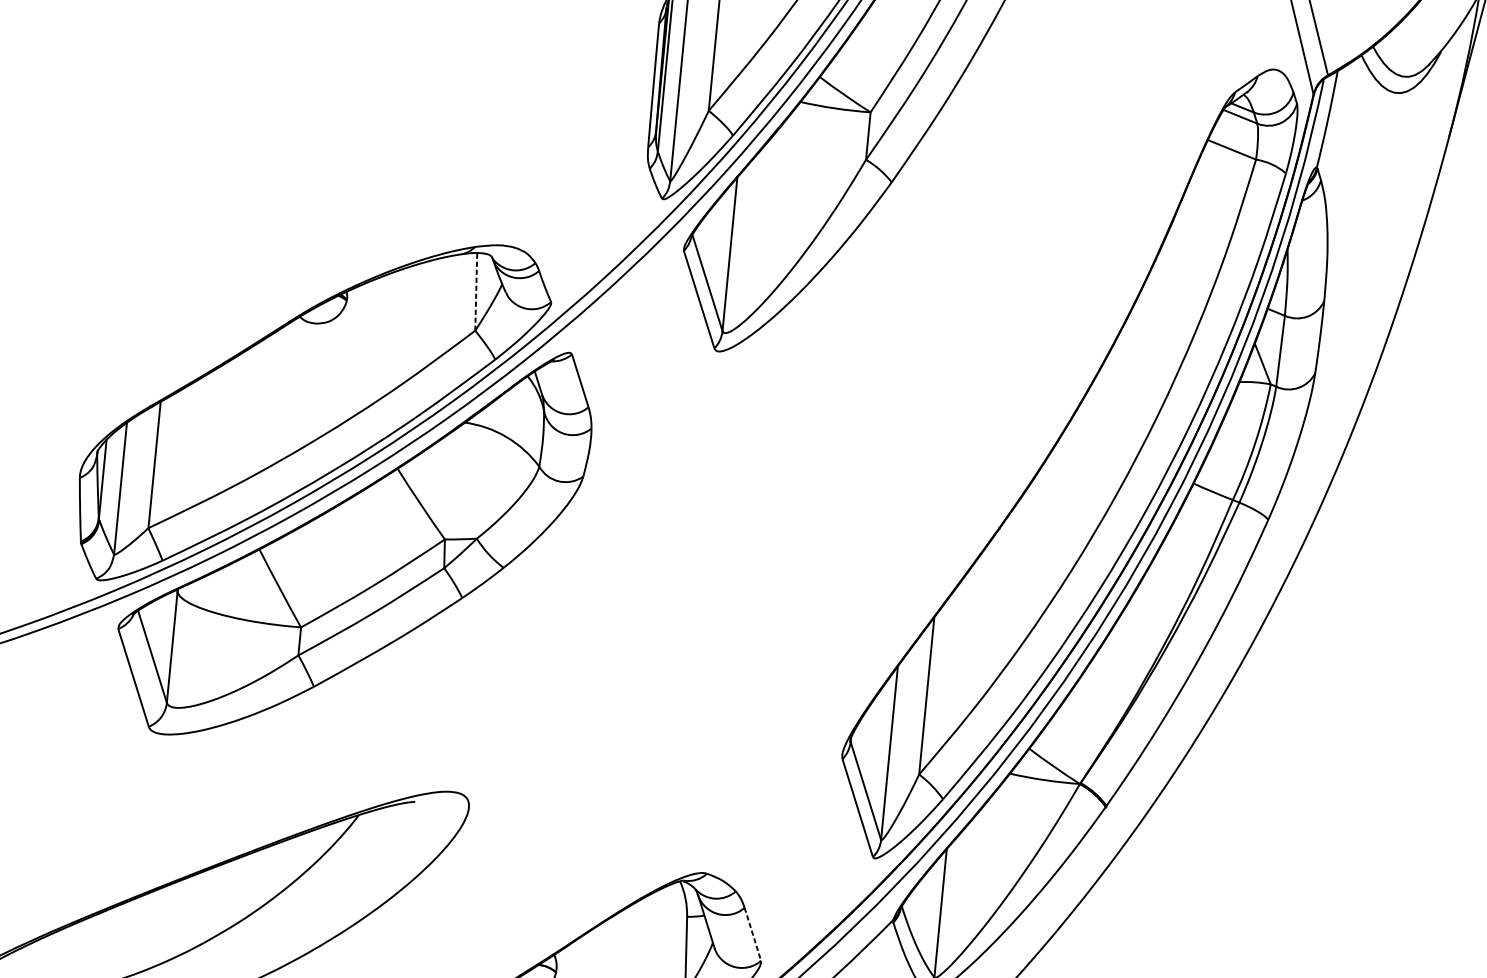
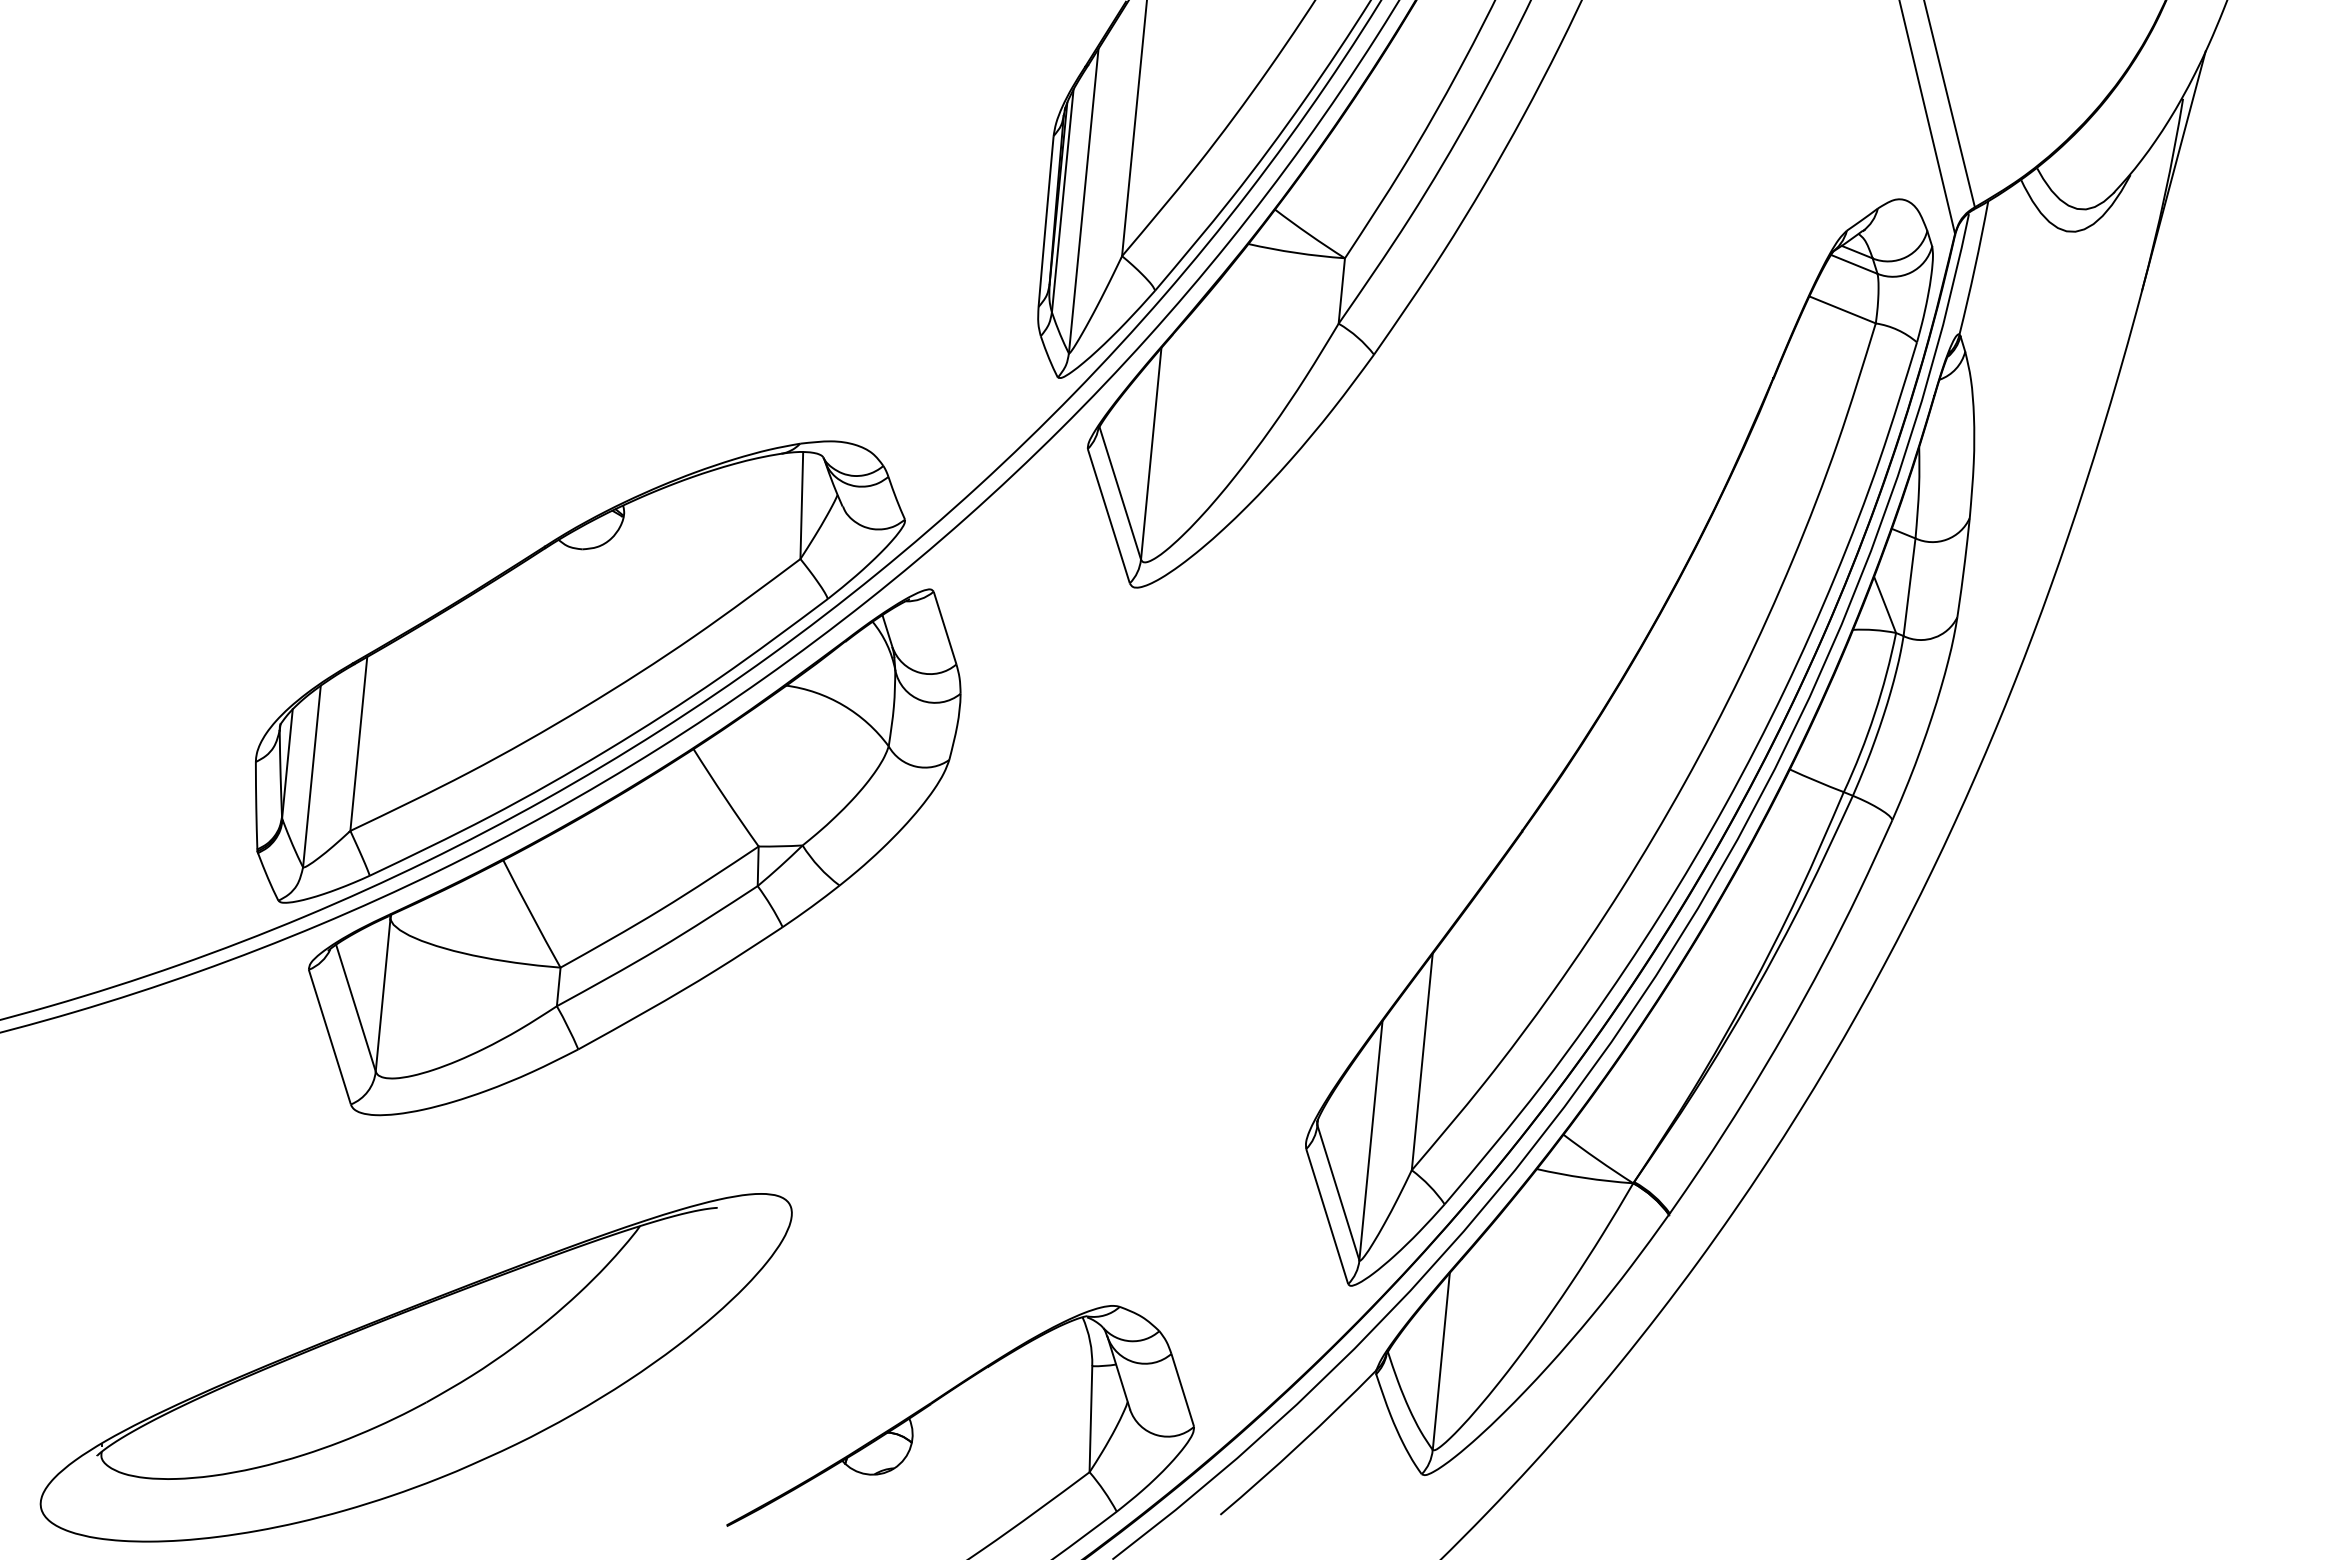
line: (476, 291) -> (801, 505), dashed -> solid
line: (752, 933) -> (1182, 1389), dashed -> solid

